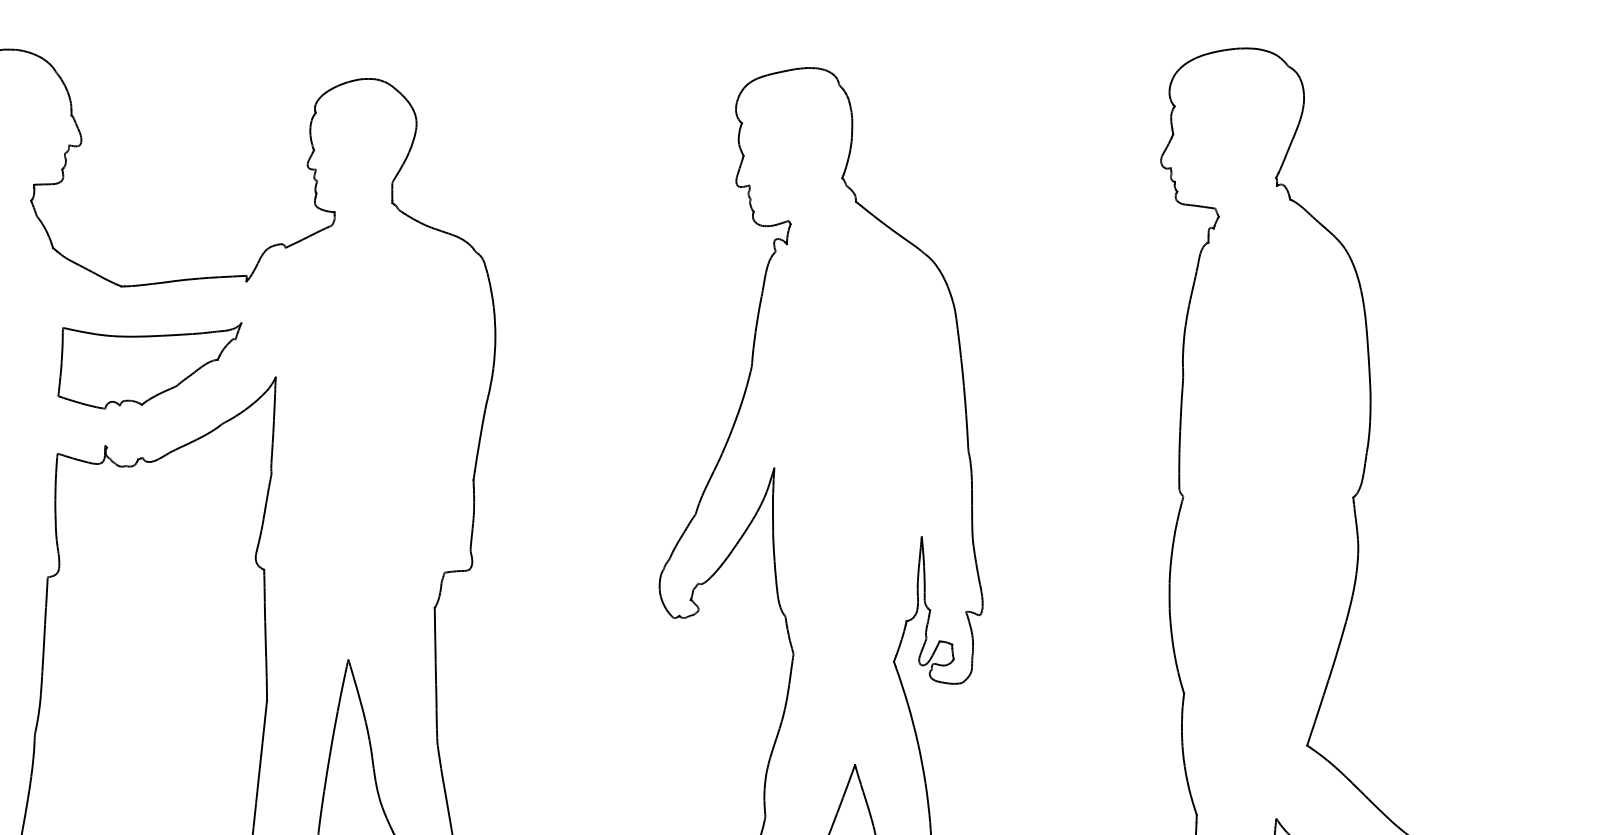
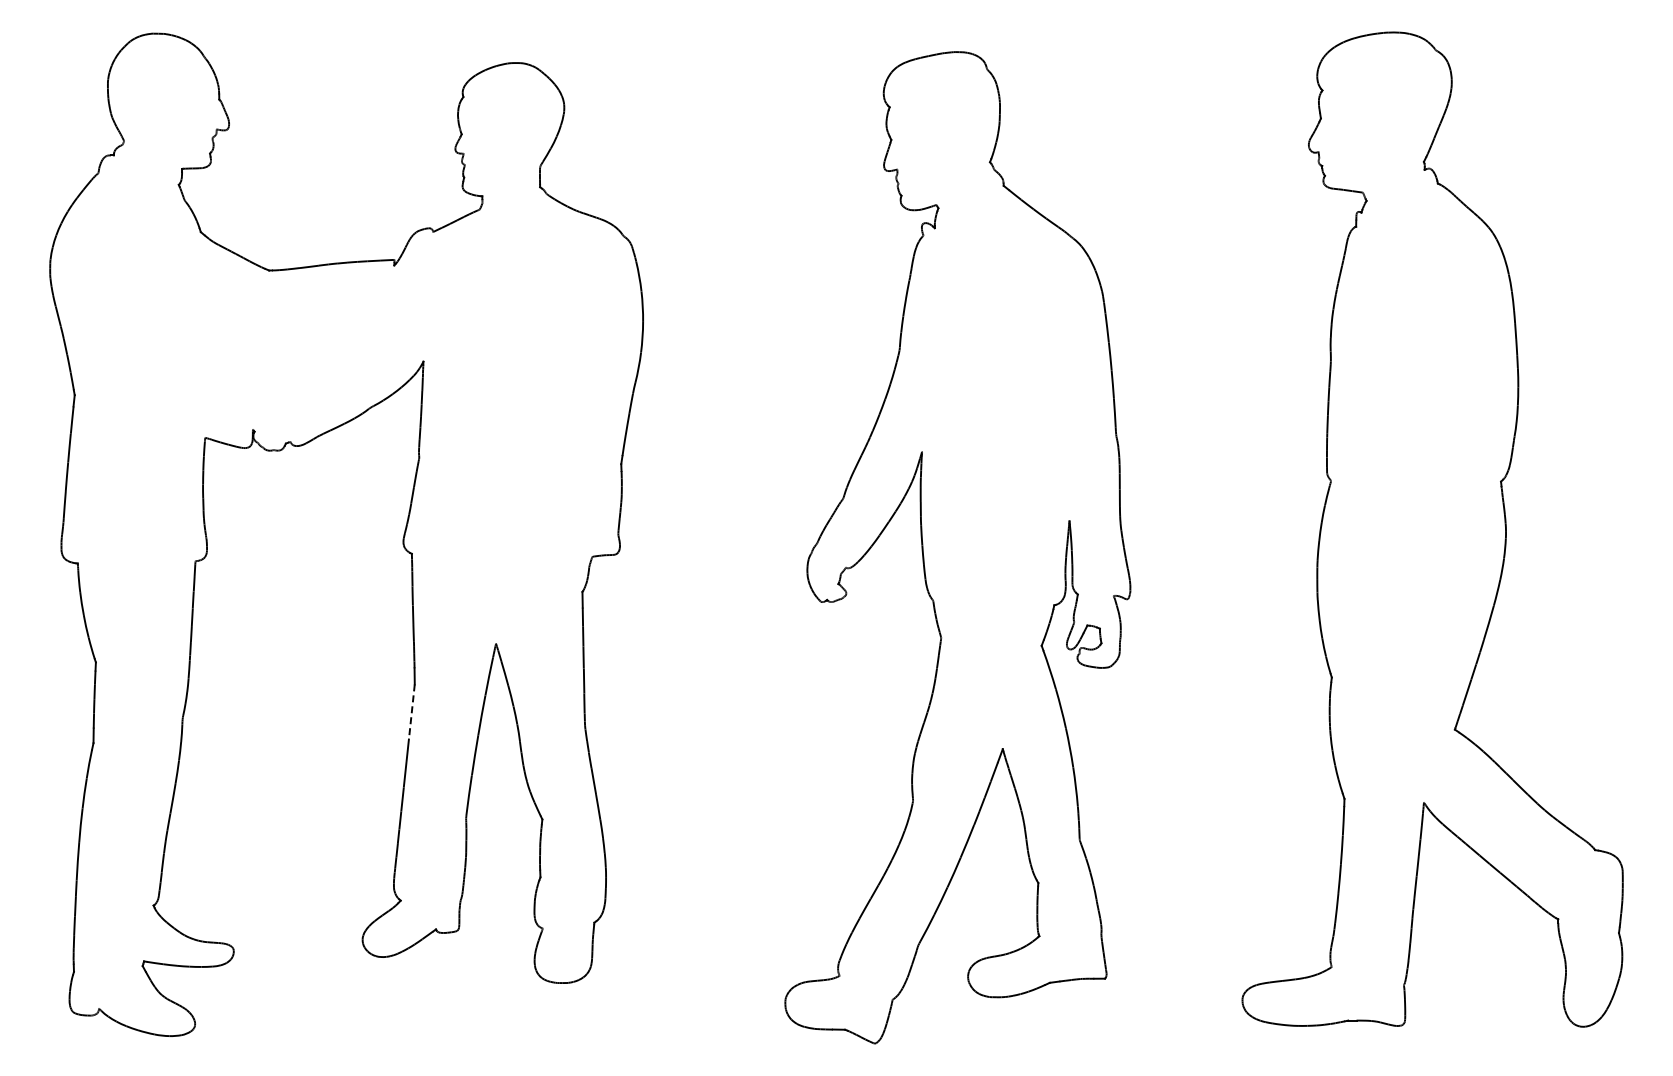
part: (149, 365) -> (297, 349), removed
line: (263, 727) -> (411, 711), solid -> dashed

